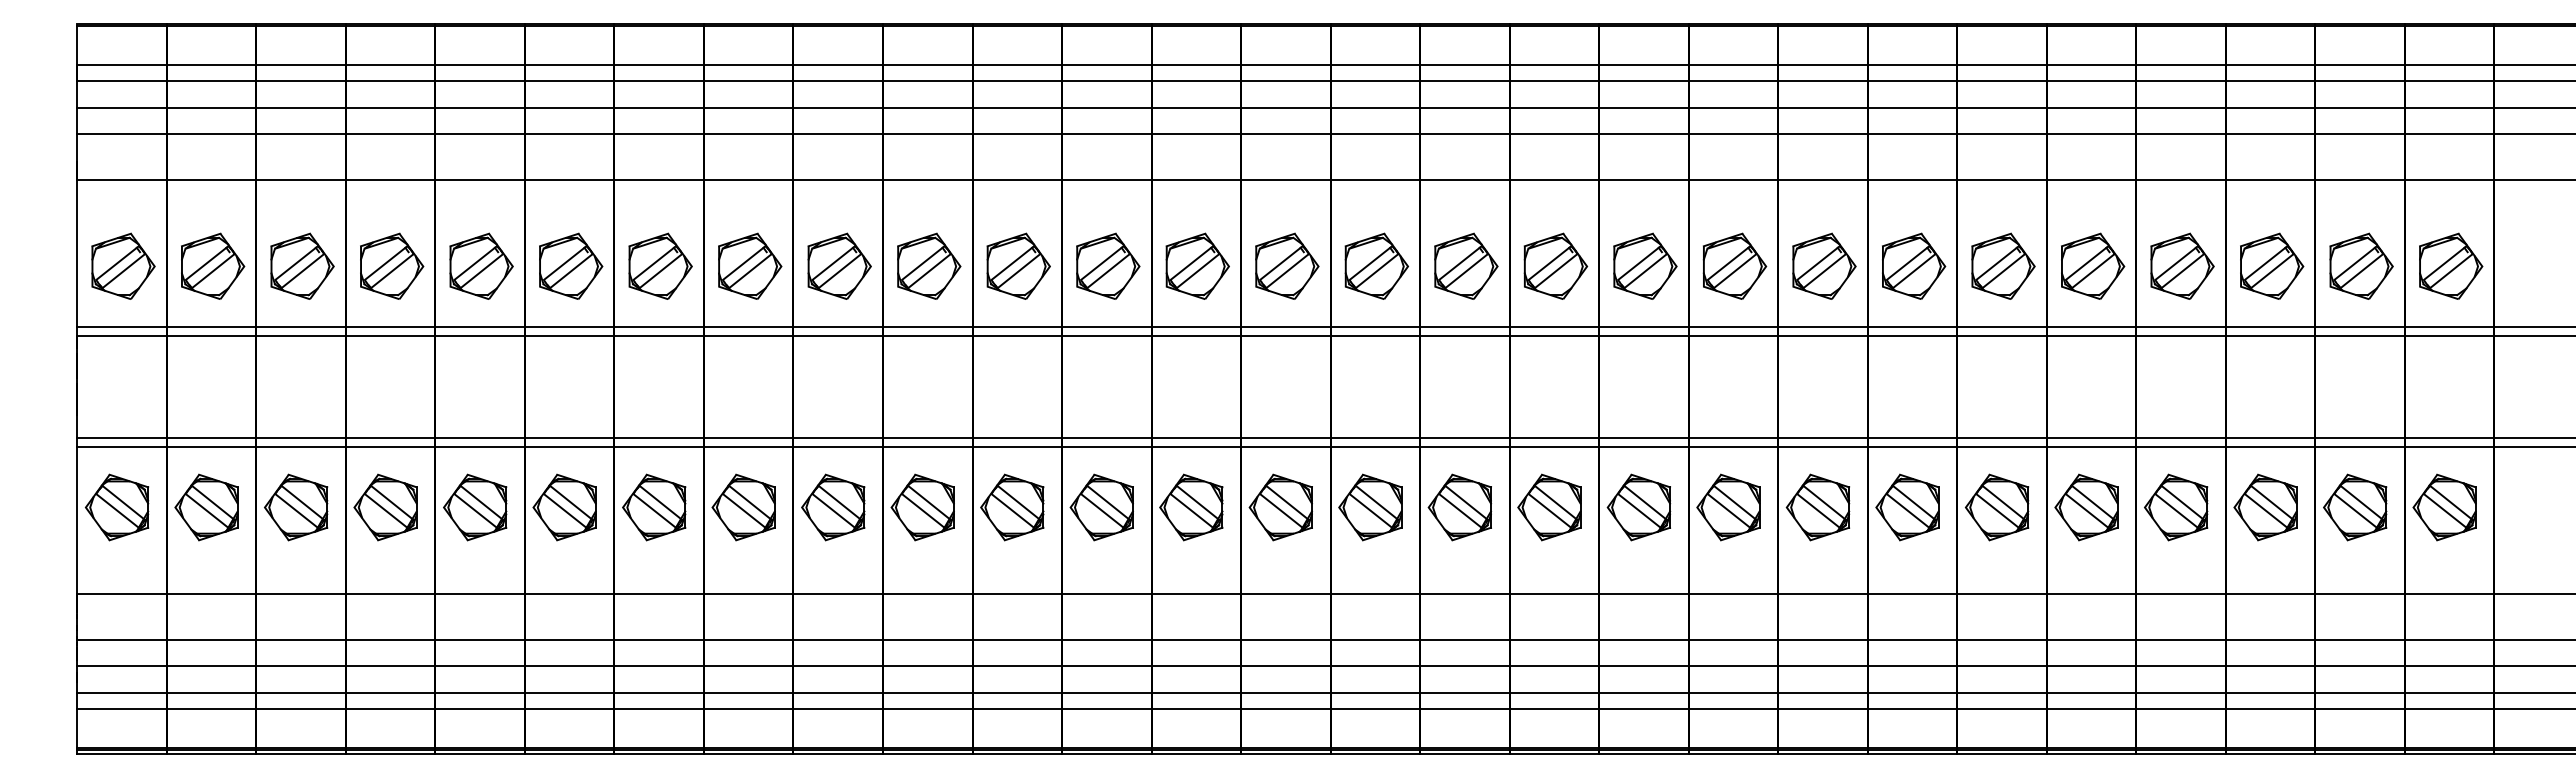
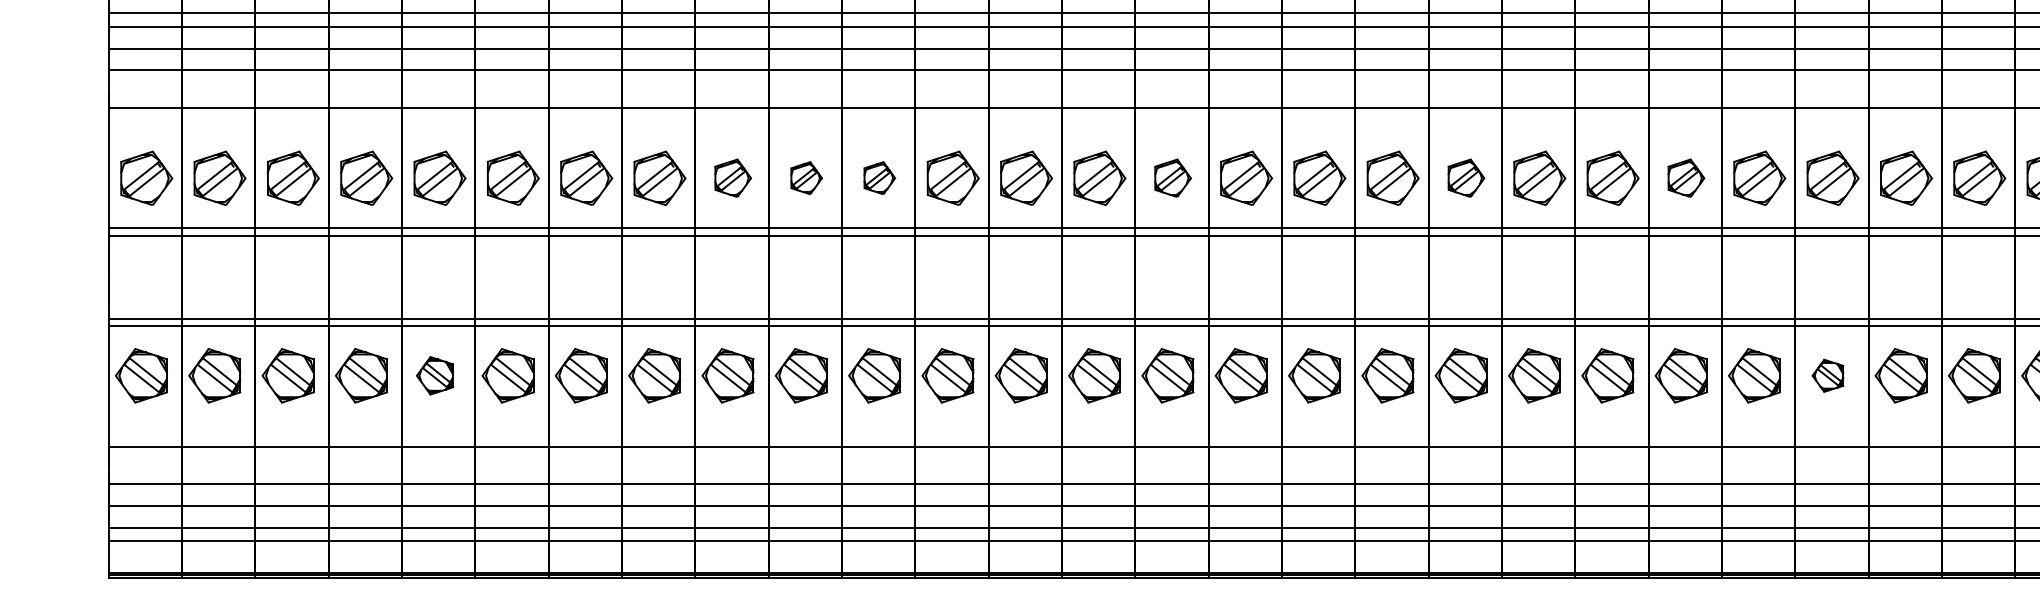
part: (839, 265) -> (733, 177), size x0.7
part: (929, 265) -> (806, 177), size x0.6
part: (1018, 265) -> (879, 177), size x0.6
part: (1376, 265) -> (1172, 177), size x0.7
part: (1734, 265) -> (1466, 177), size x0.7
part: (2003, 265) -> (1686, 177), size x0.7
part: (475, 507) -> (434, 375), size x0.7
part: (2176, 507) -> (1828, 375), size x0.6

